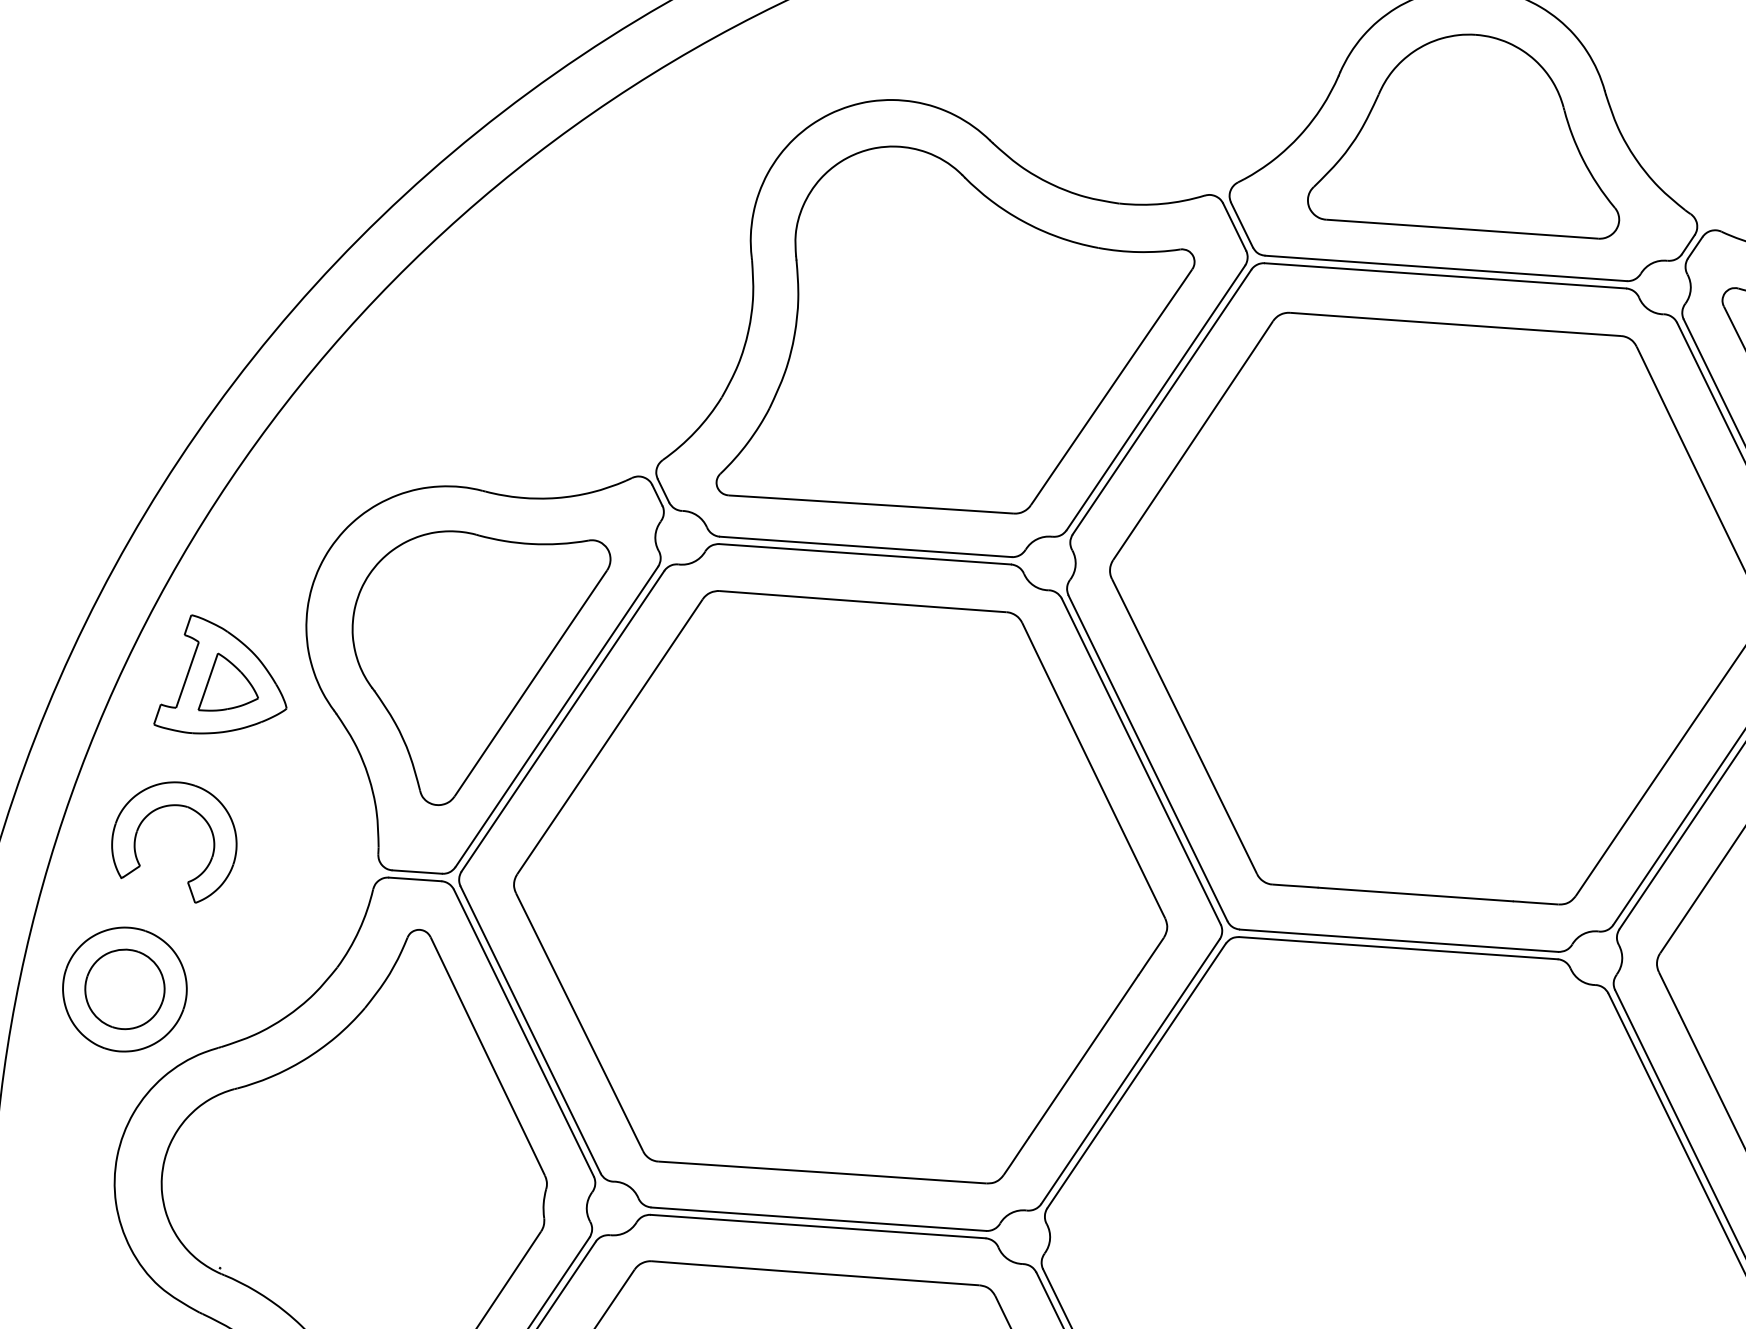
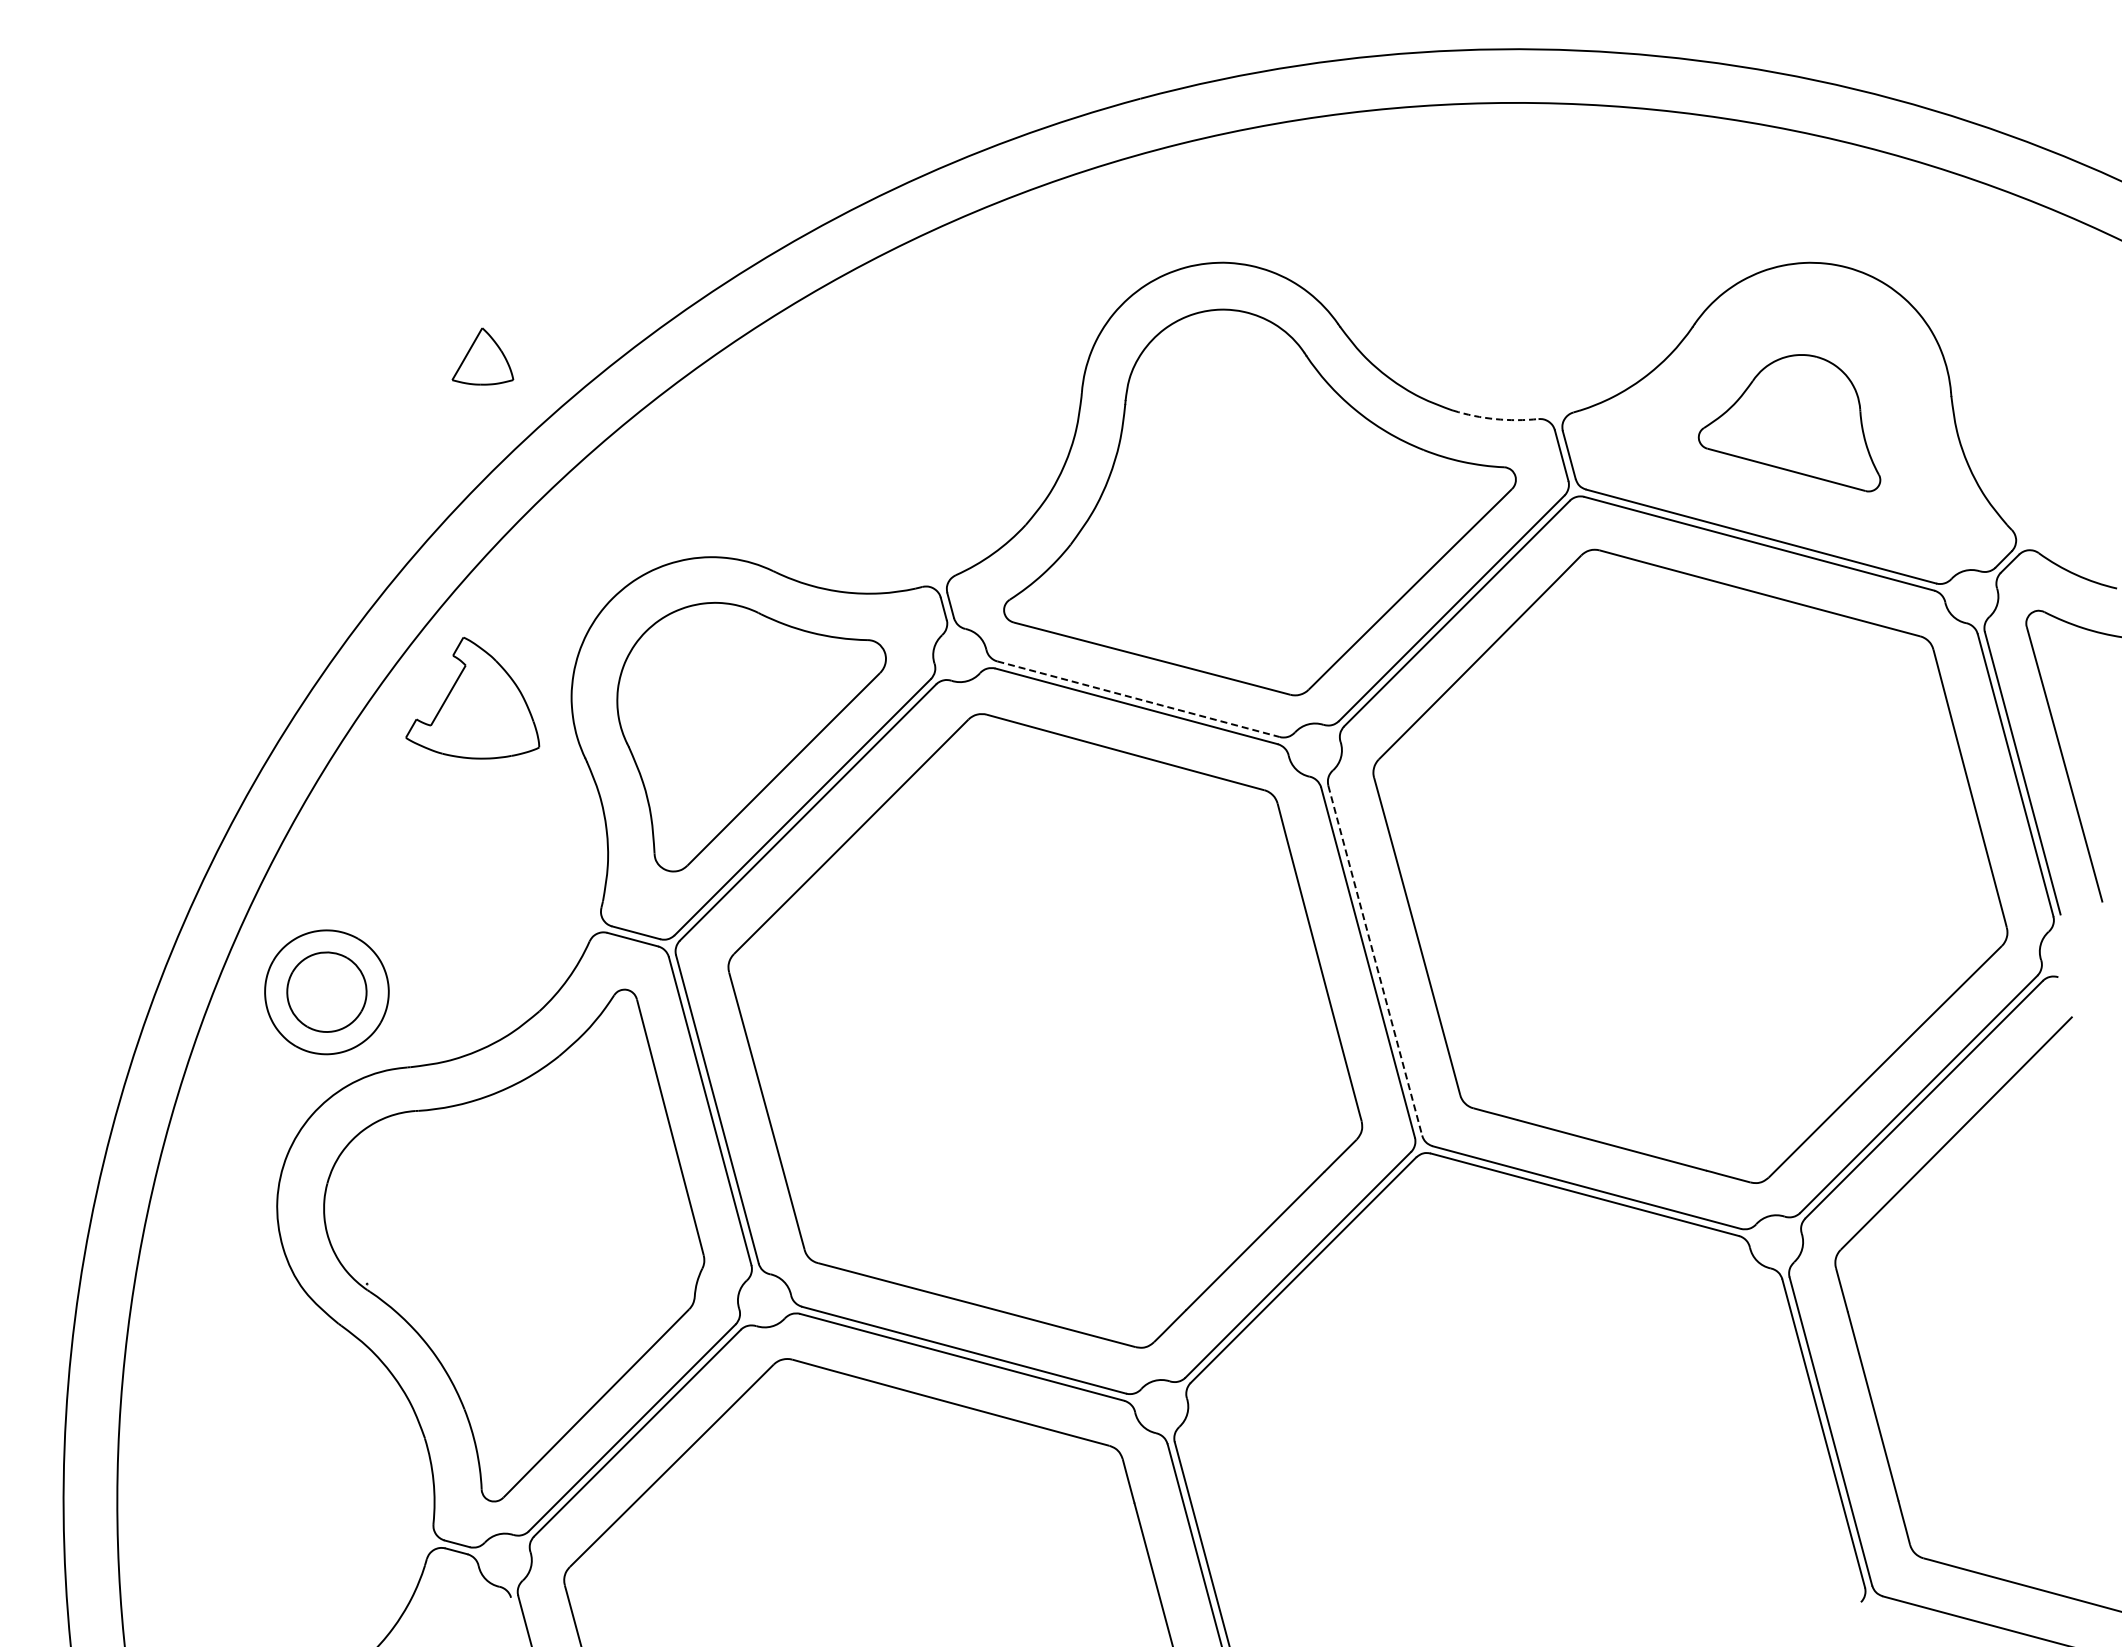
part: (1451, 151) -> (1789, 422), size x0.6
arc: (1162, 204) -> (1495, 419), solid -> dashed
line: (866, 547) -> (1139, 699), solid -> dashed
part: (223, 681) -> (482, 356), moved
line: (1148, 759) -> (1375, 961), solid -> dashed
part: (166, 807) -> (402, 821), removed

